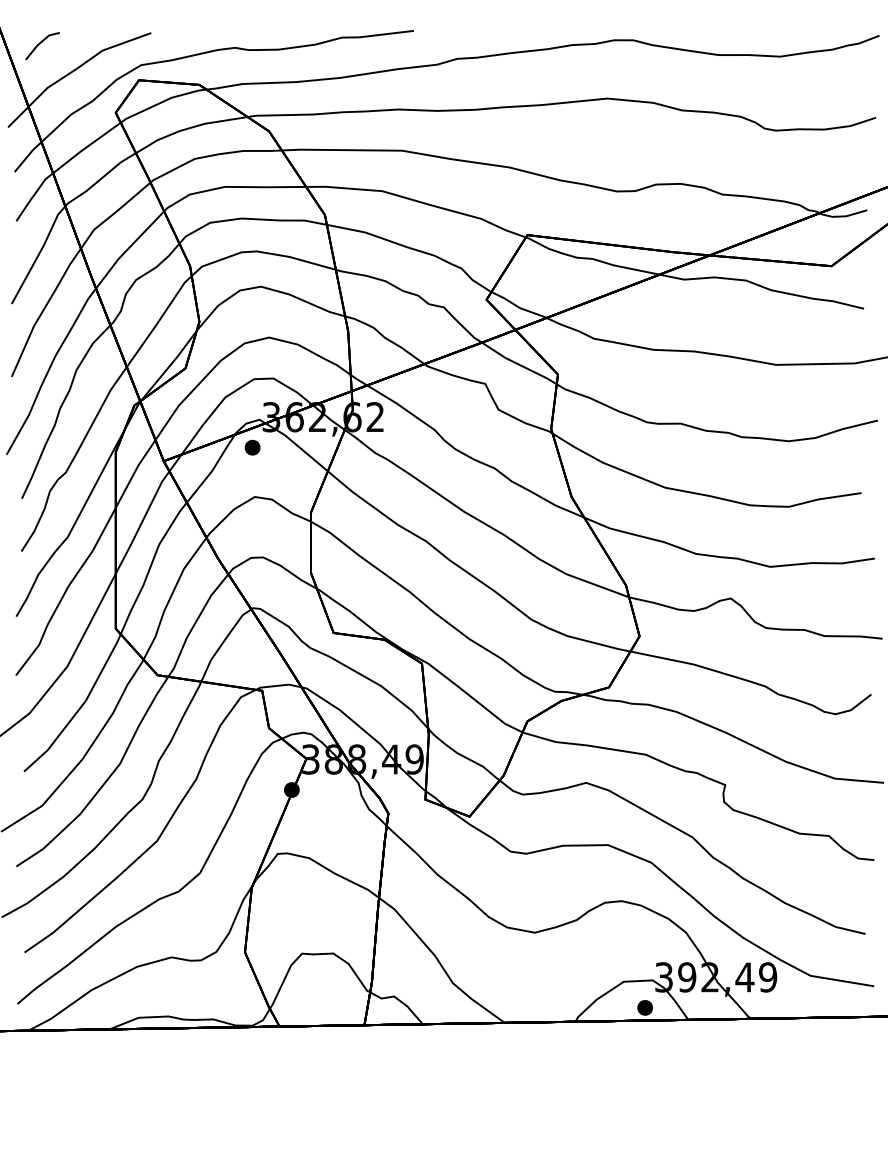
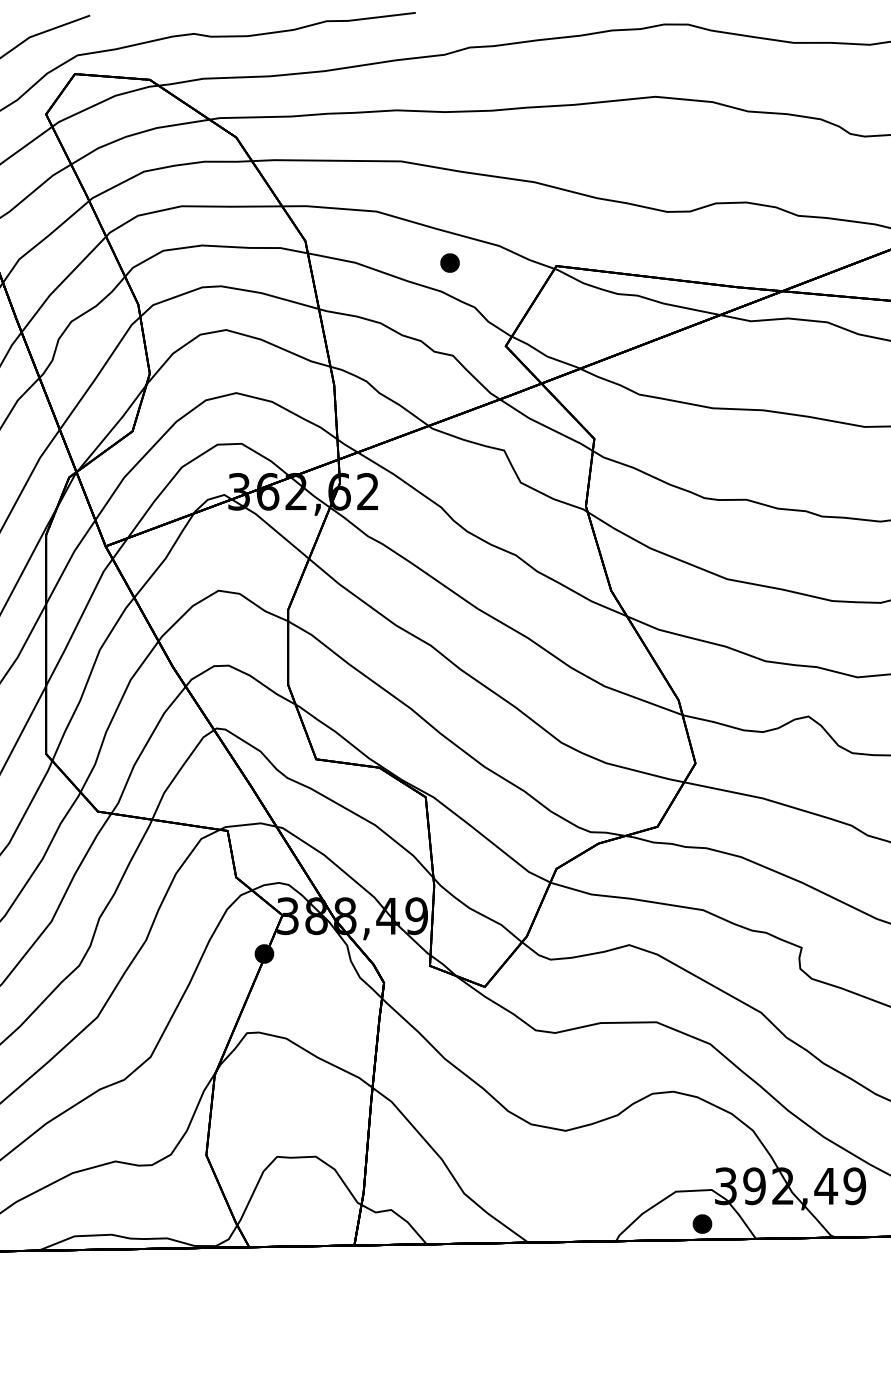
part: (252, 447) -> (449, 262), moved

